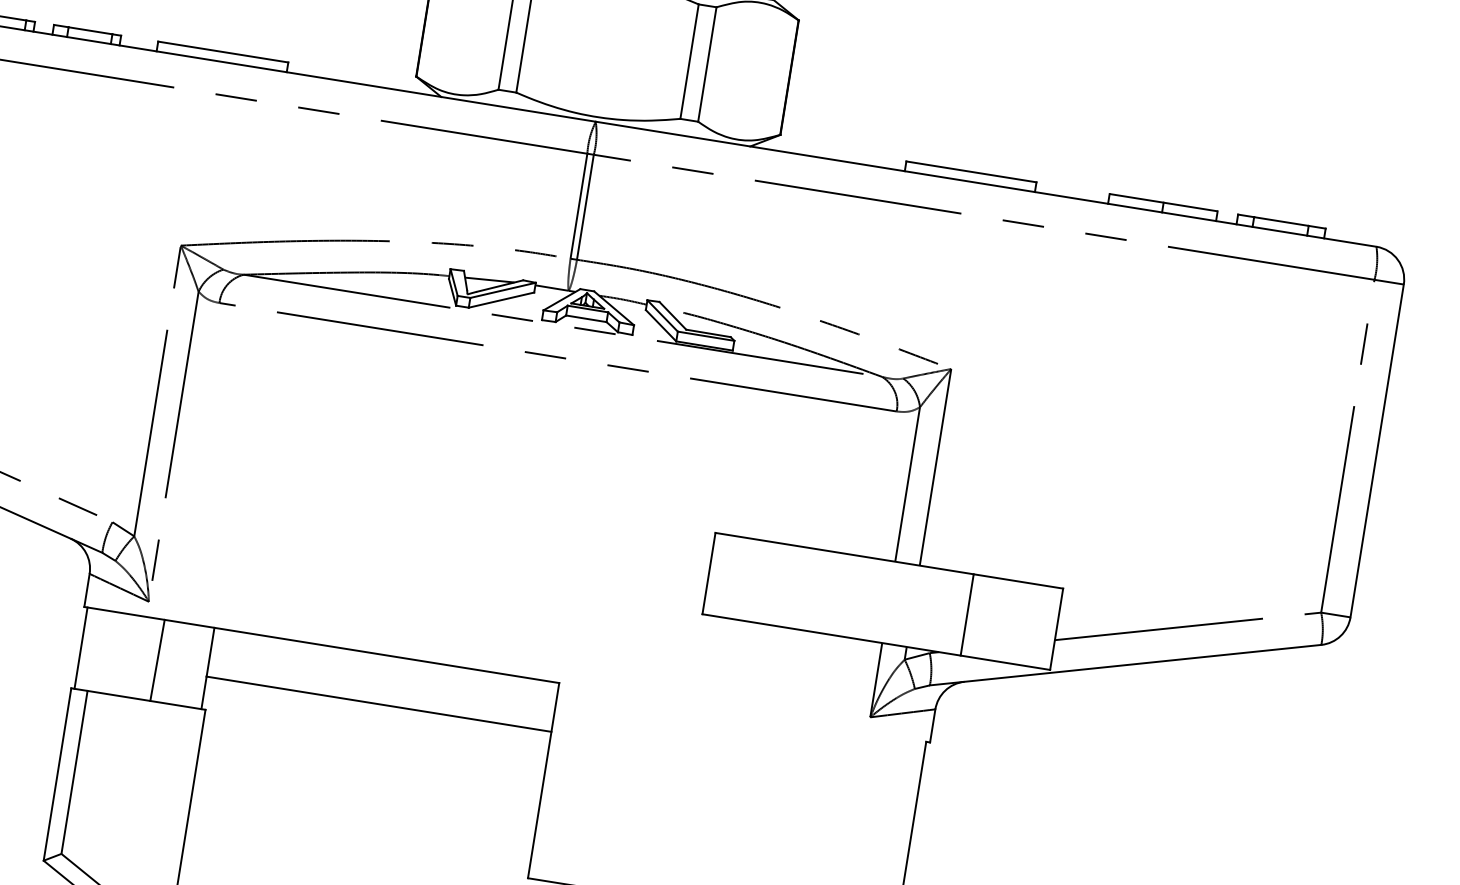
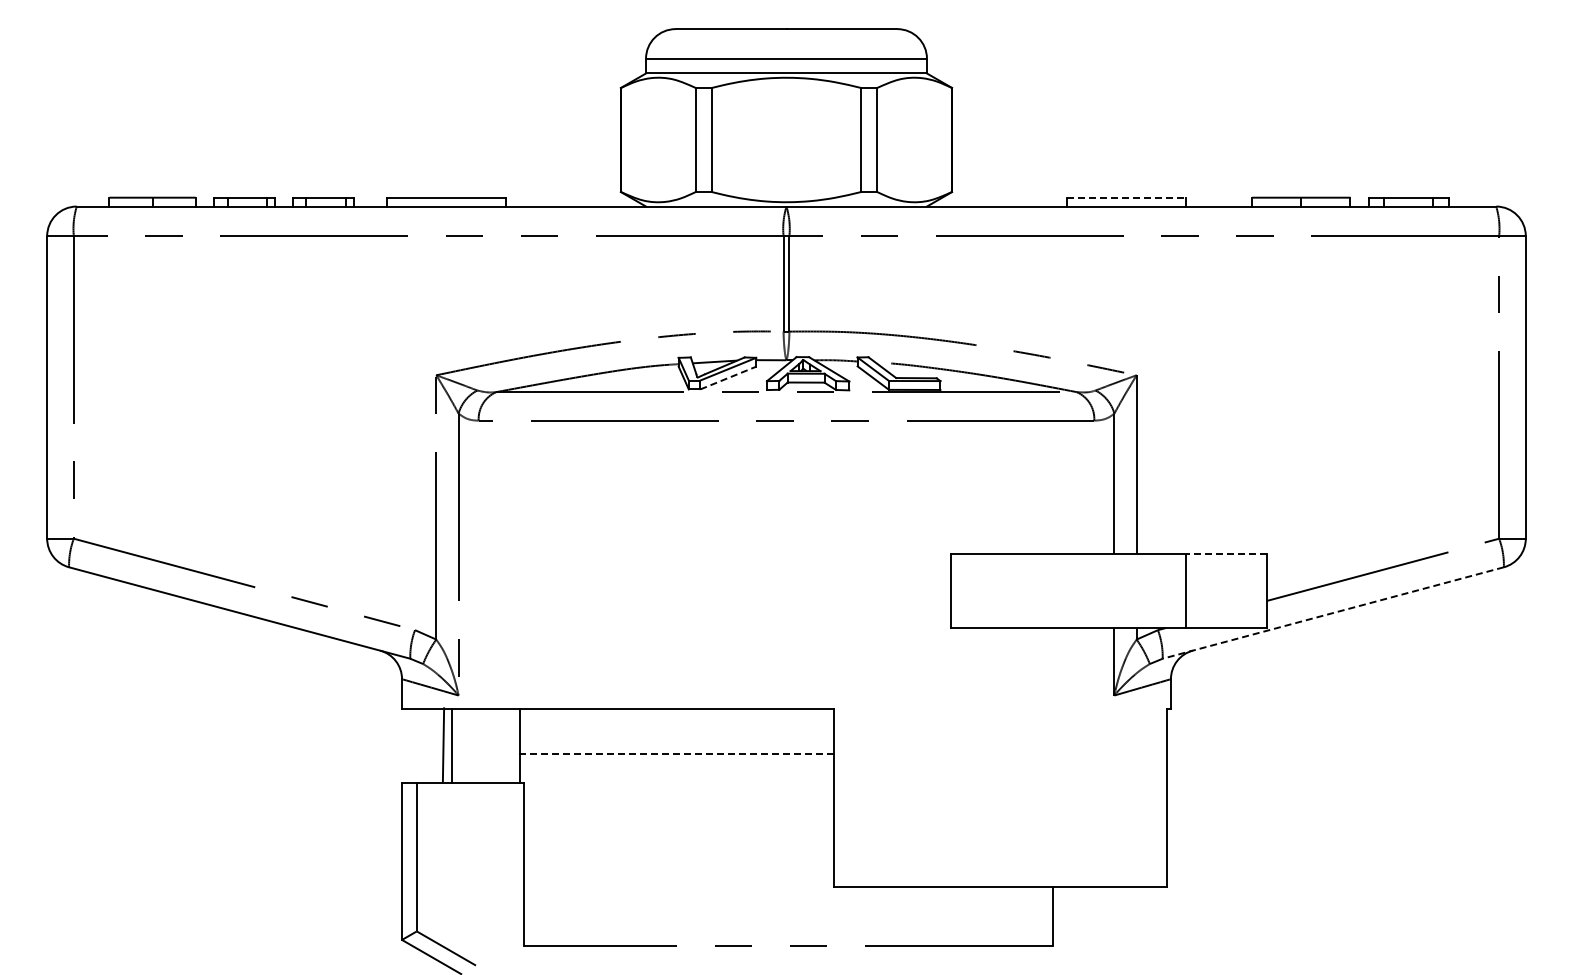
line: (972, 171) -> (1127, 197), solid -> dashed
line: (501, 299) -> (728, 377), solid -> dashed
line: (1018, 581) -> (1226, 554), solid -> dashed
line: (80, 648) -> (451, 746), moved
line: (157, 660) -> (443, 745), moved
line: (1125, 665) -> (1333, 613), solid -> dashed
line: (379, 704) -> (677, 753), solid -> dashed

